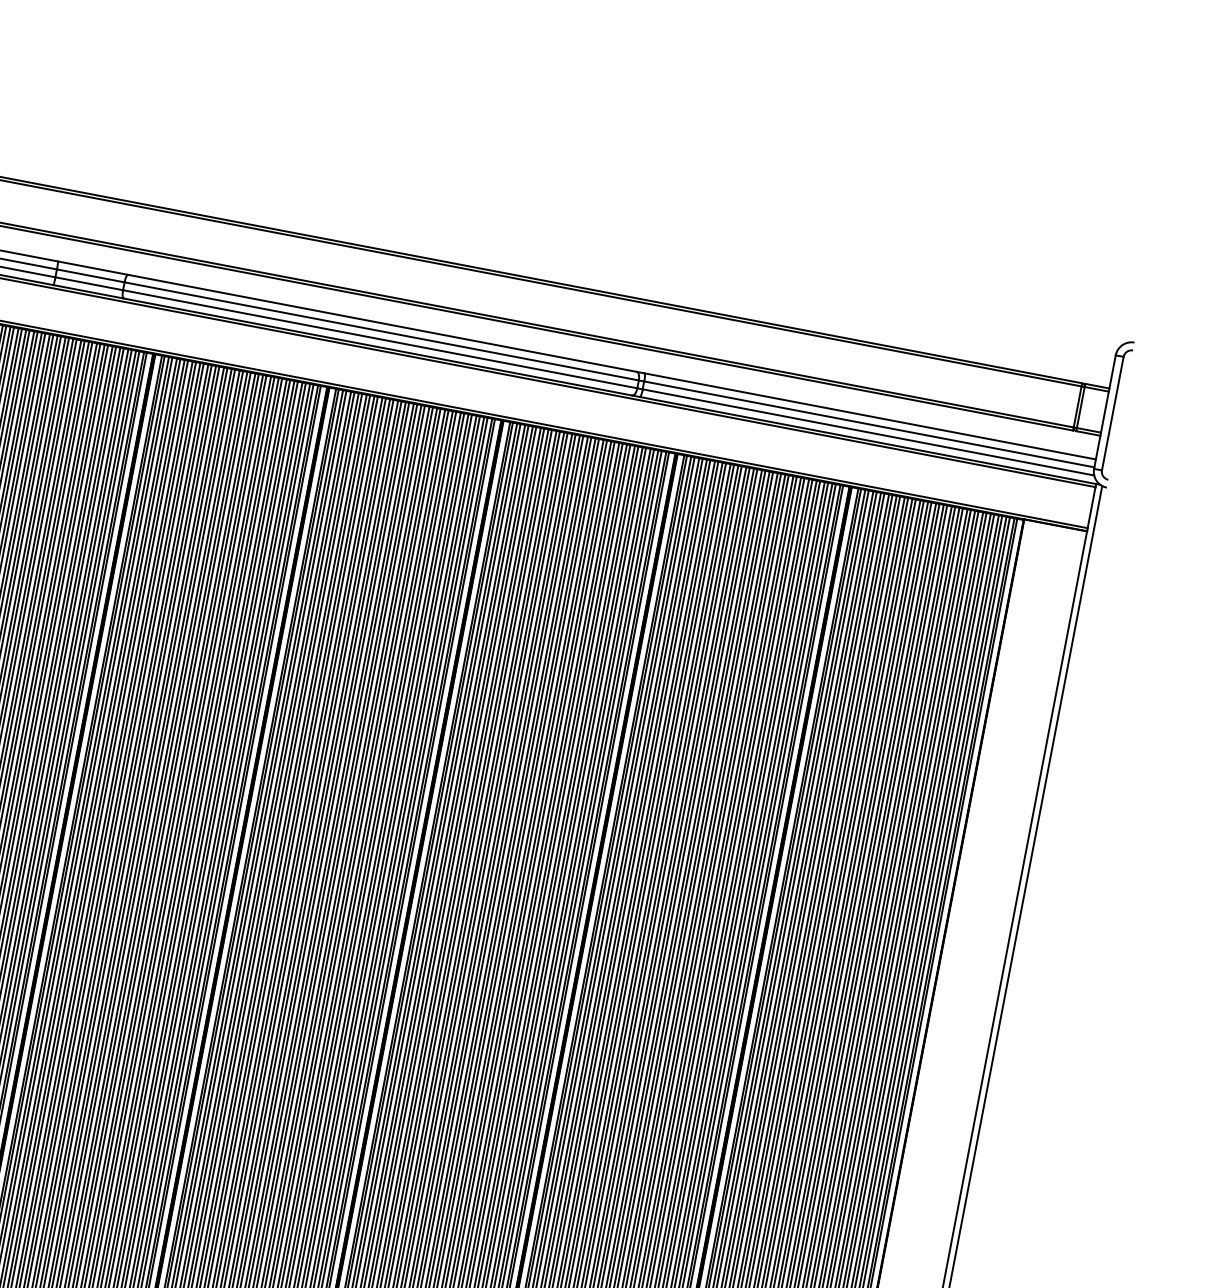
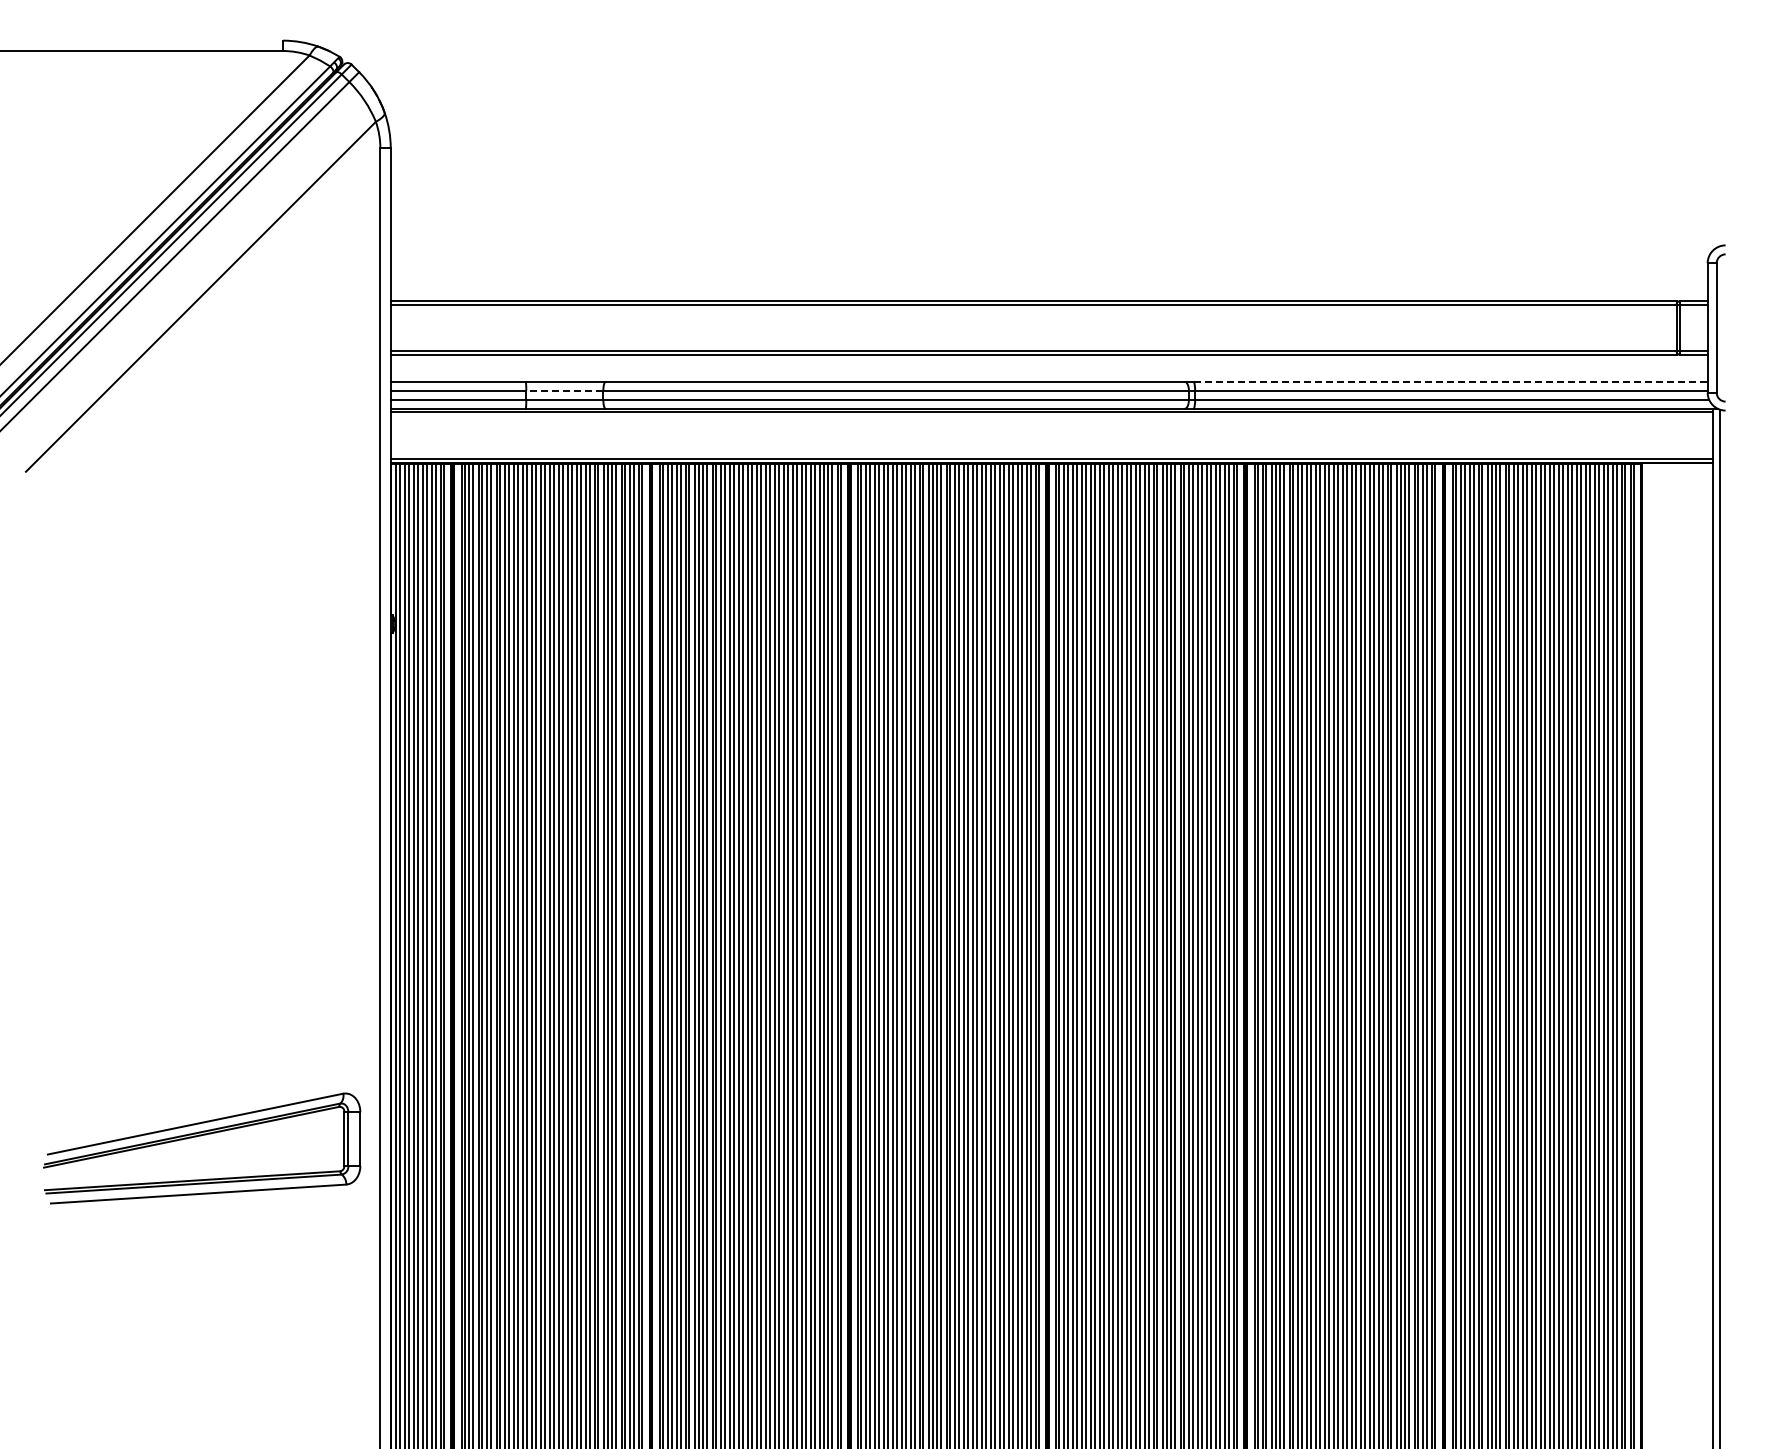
line: (90, 275) -> (564, 390), solid -> dashed
line: (870, 416) -> (1450, 381), solid -> dashed

